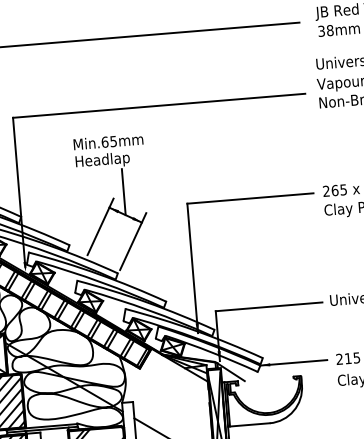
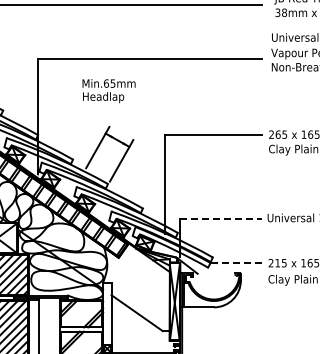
line: (123, 191) -> (117, 122), removed
line: (268, 306) -> (220, 218), solid -> dashed
line: (294, 362) -> (236, 262), solid -> dashed

